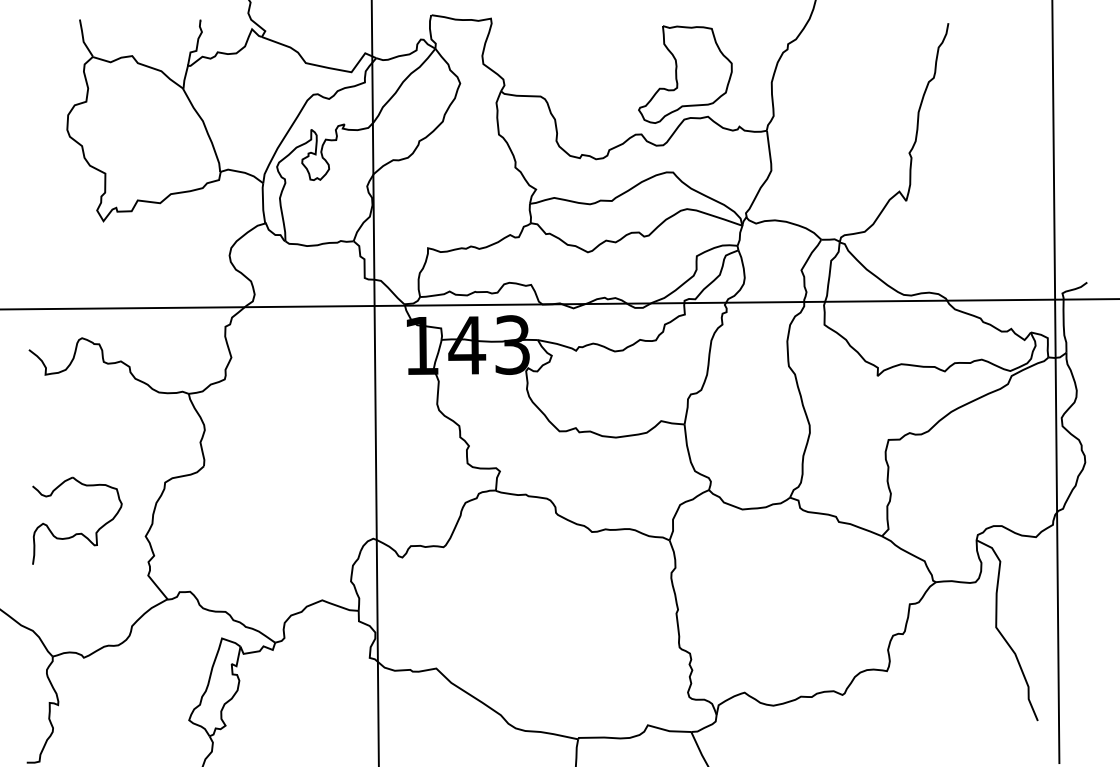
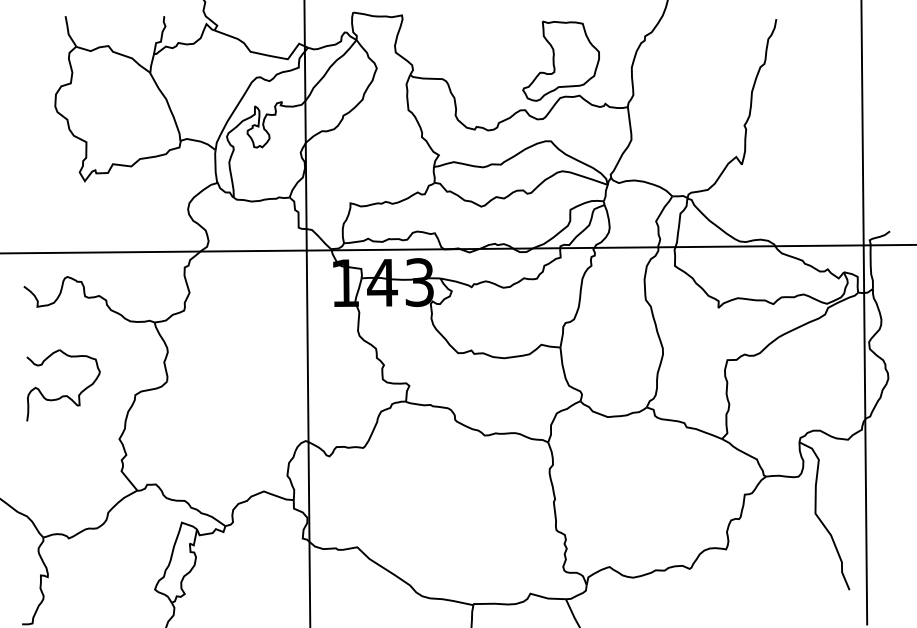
part: (81, 532) -> (66, 395), moved

